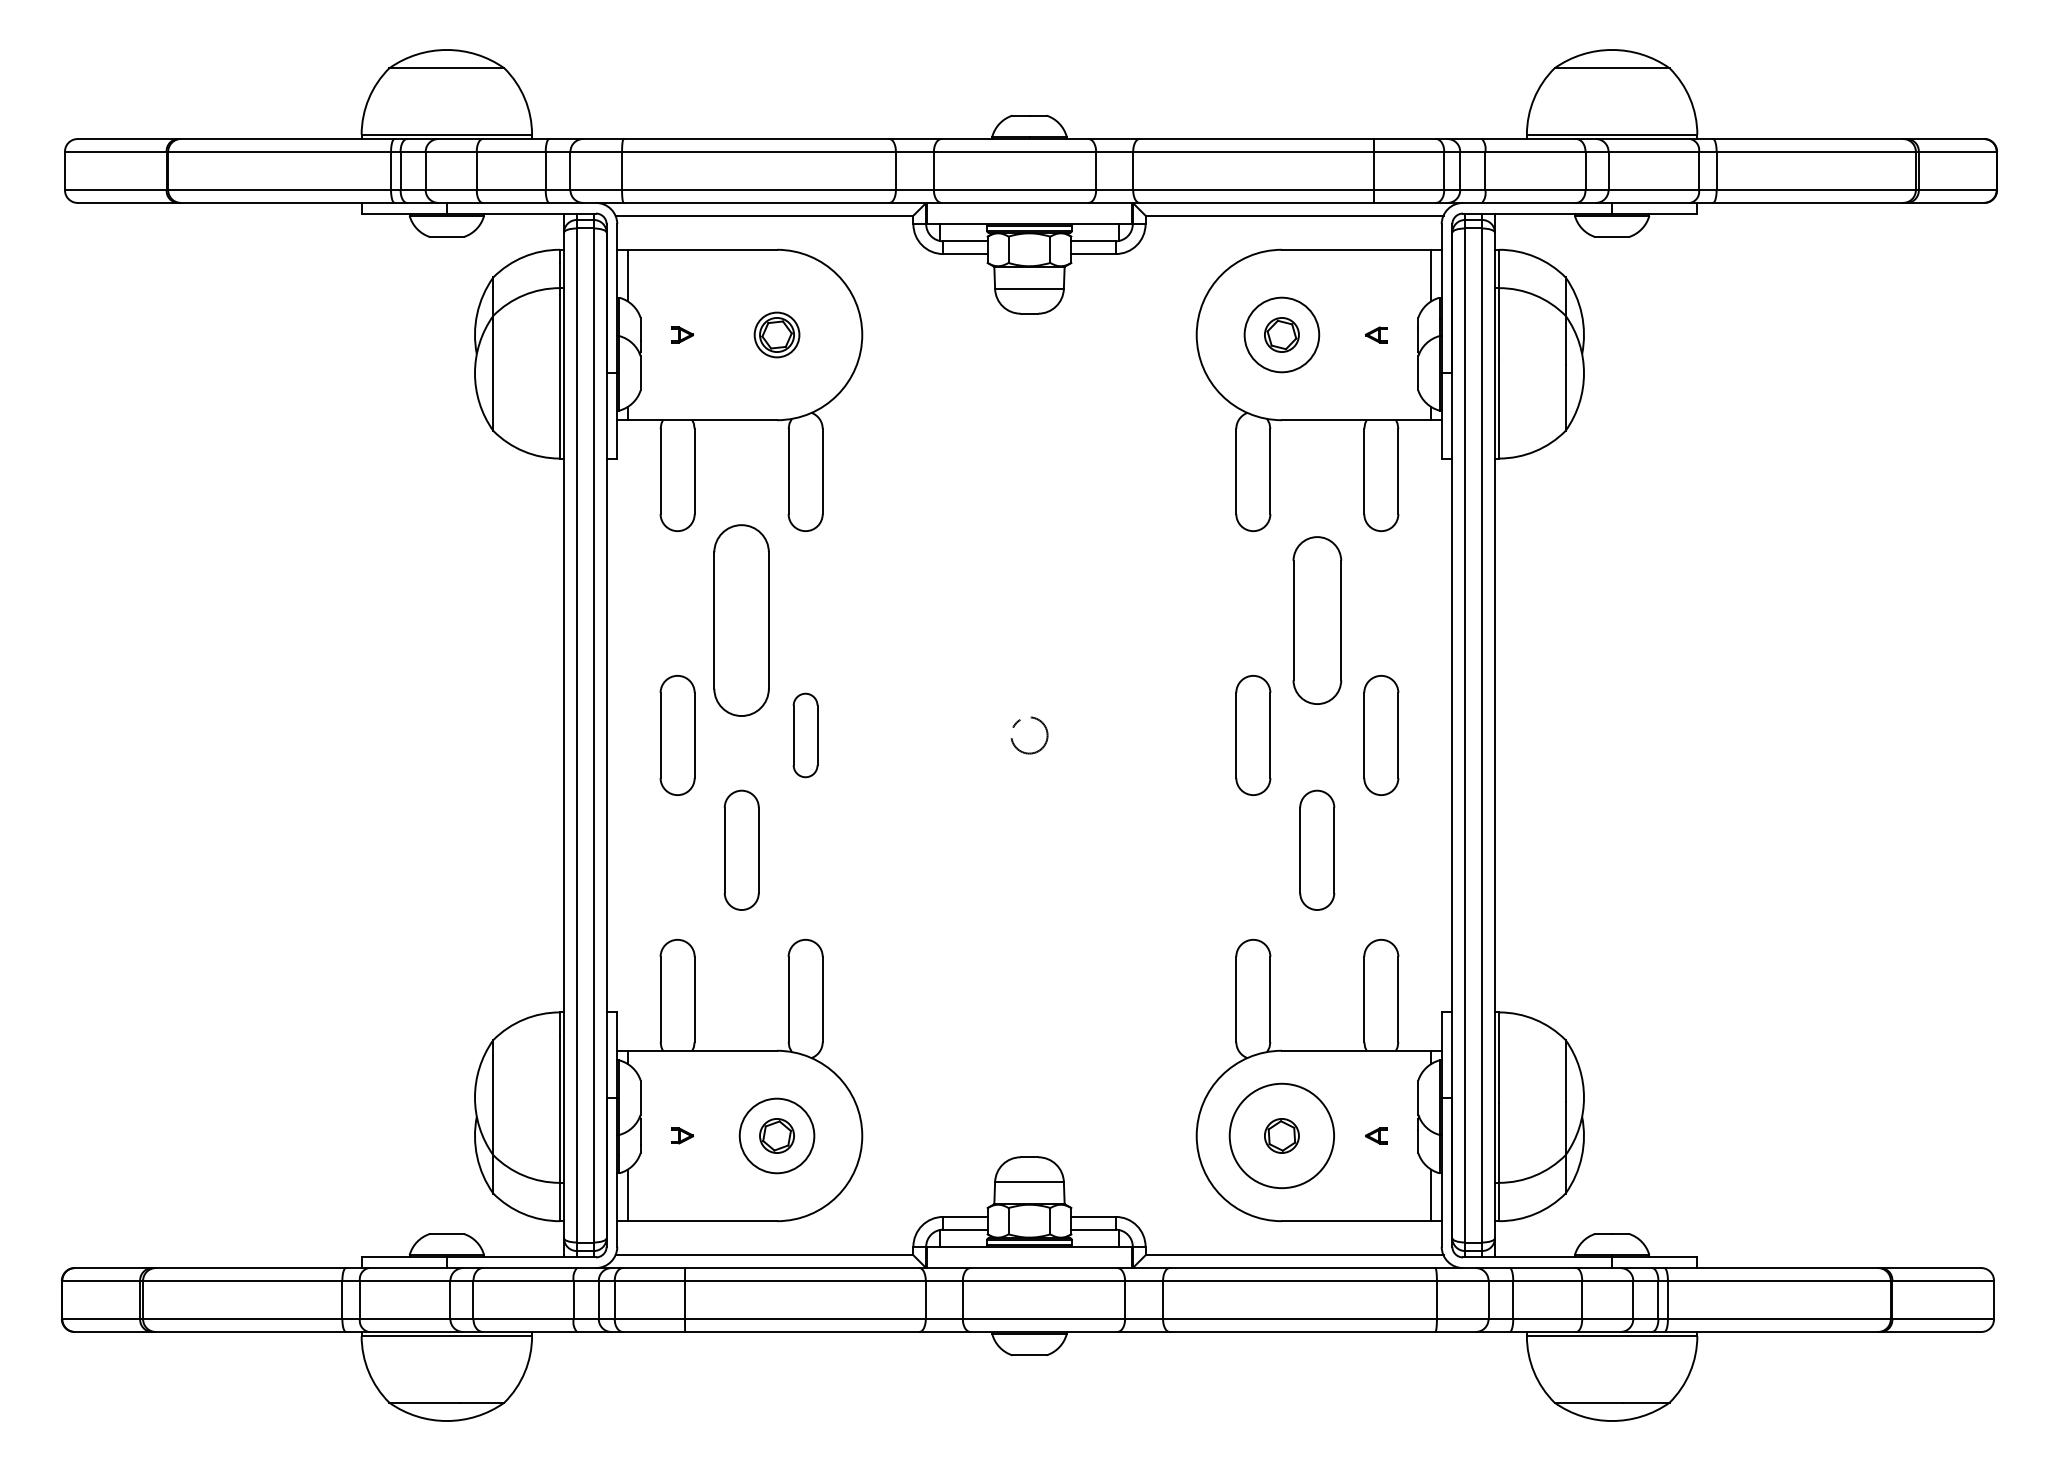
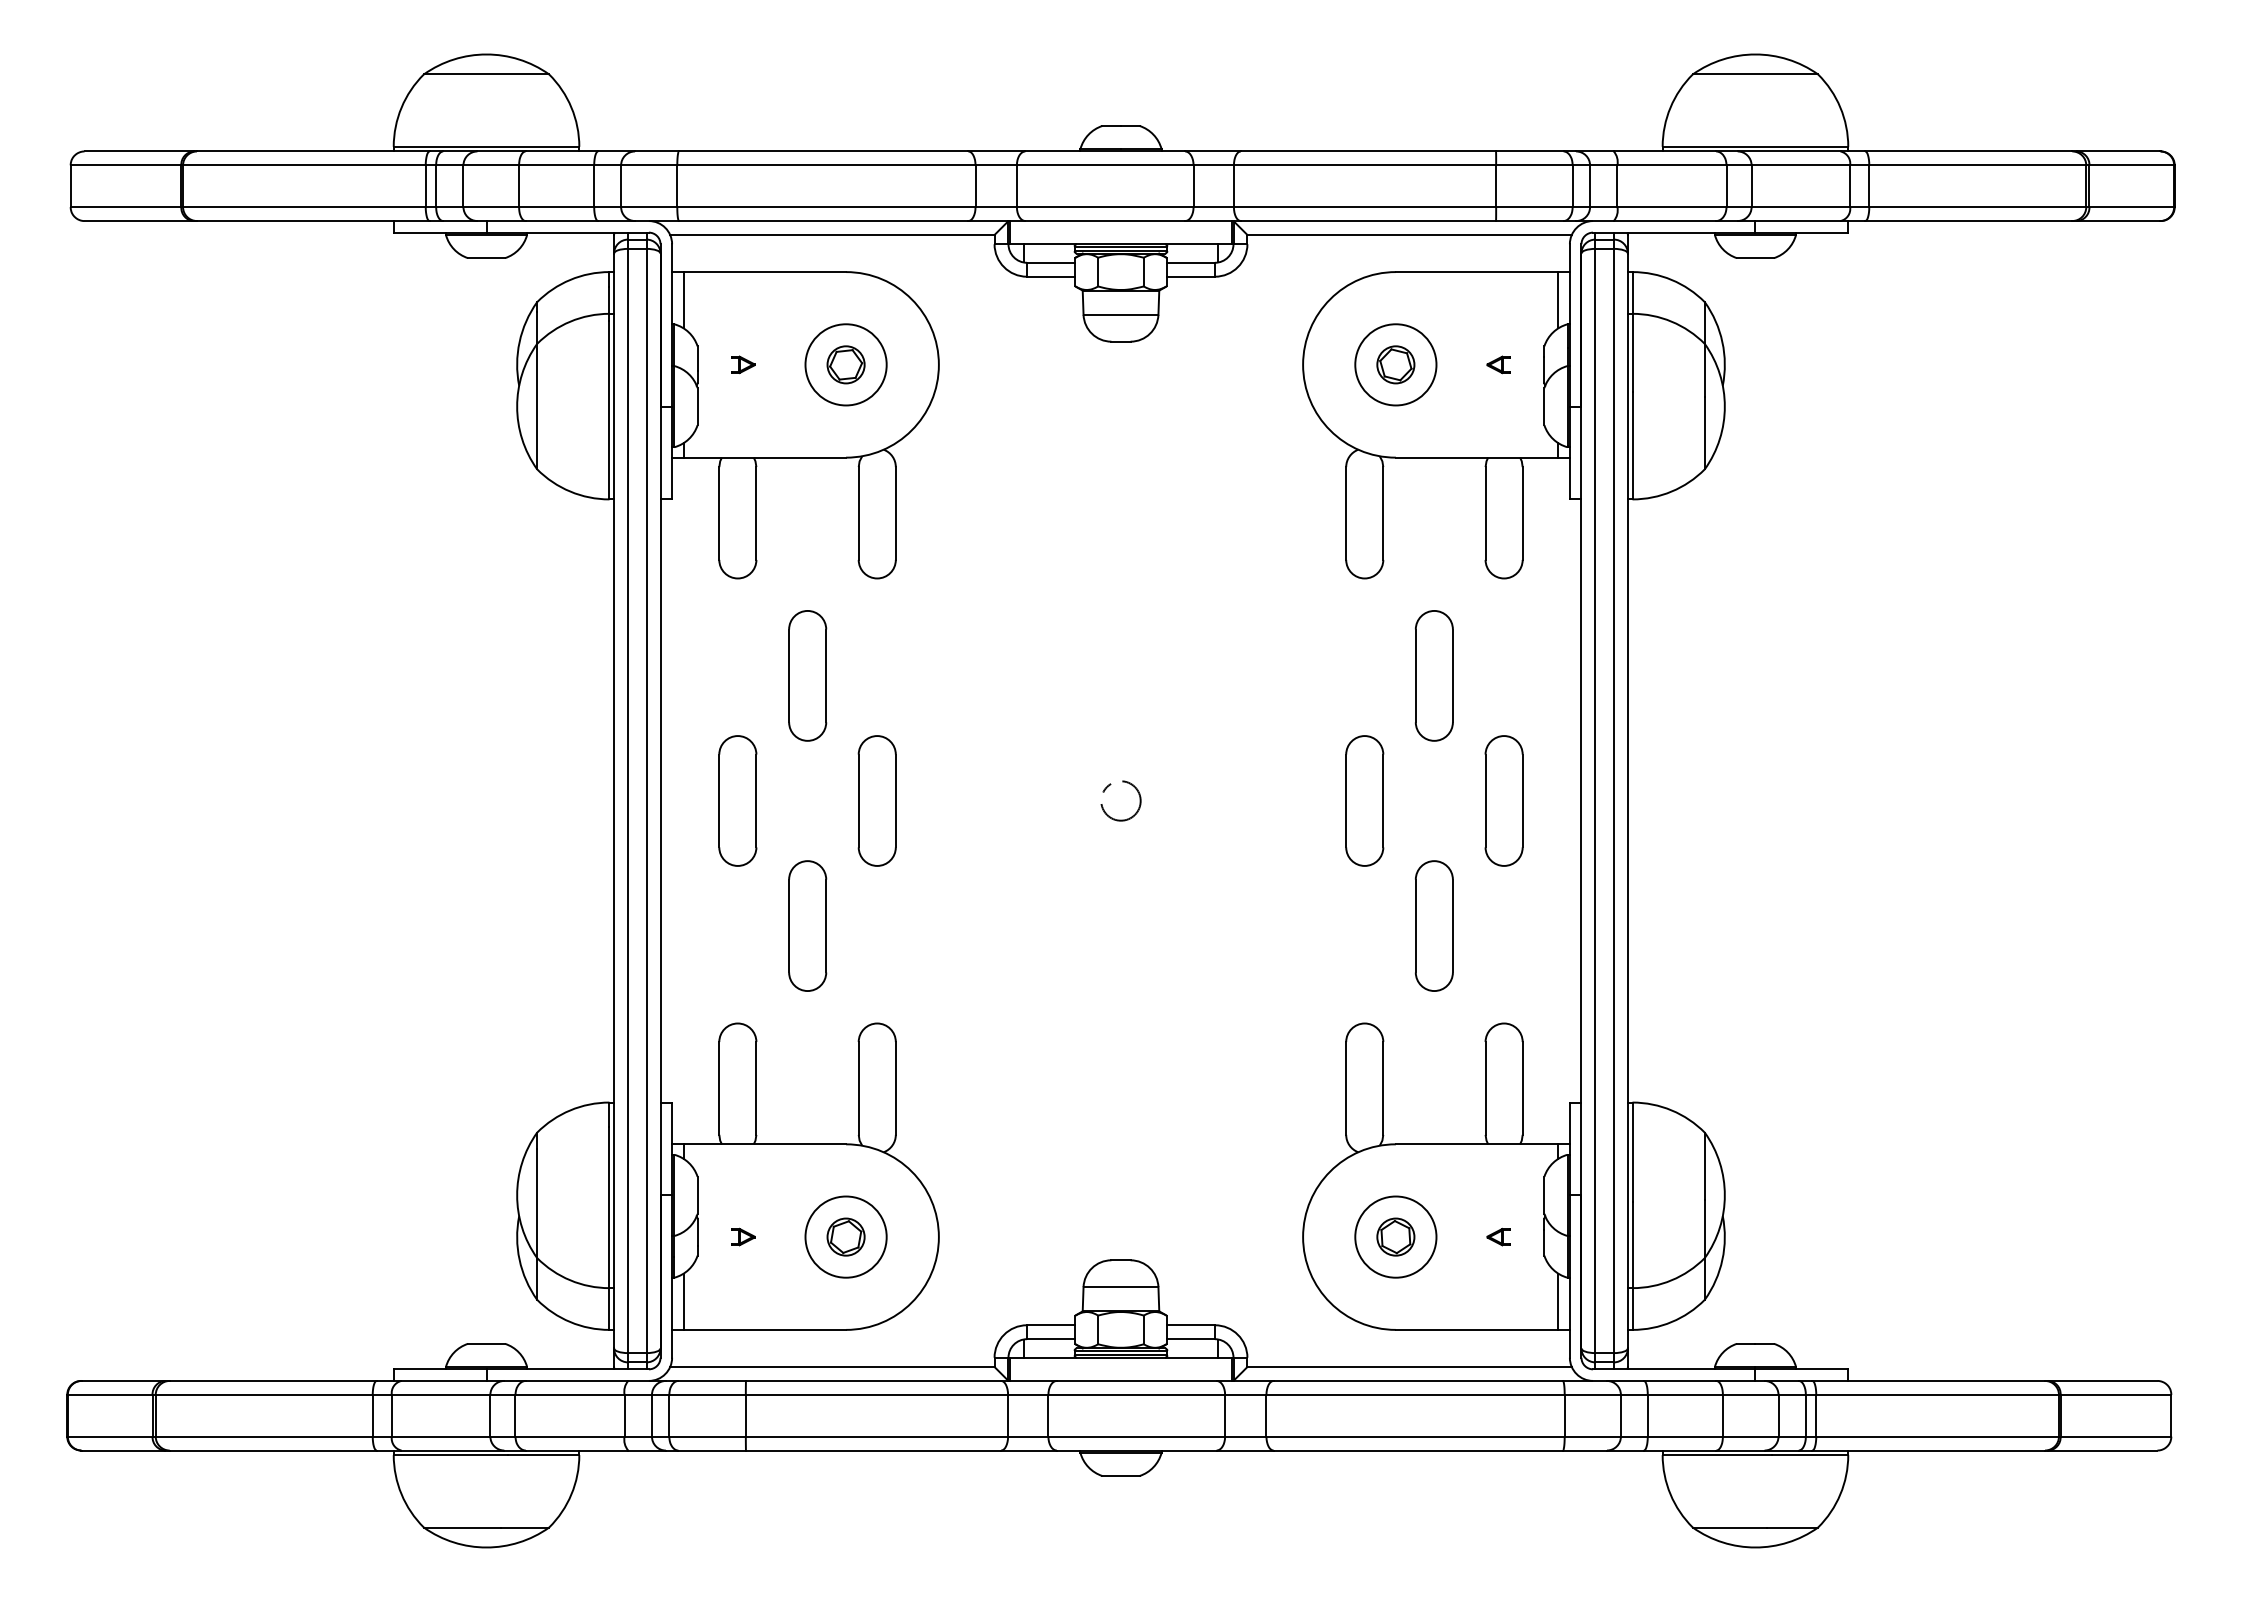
circle: (776, 334) -> (845, 364), size x1.67
part: (741, 620) -> (807, 675), size x0.62
part: (1316, 620) -> (1433, 675), size x0.71
part: (804, 735) -> (876, 800), size x1.43
circle: (1281, 1135) -> (1395, 1236), size x0.71

